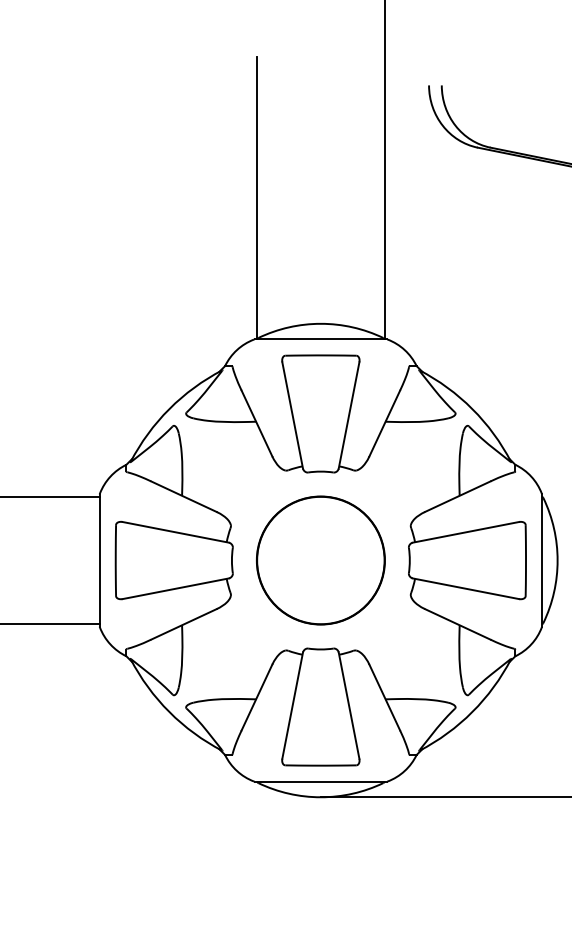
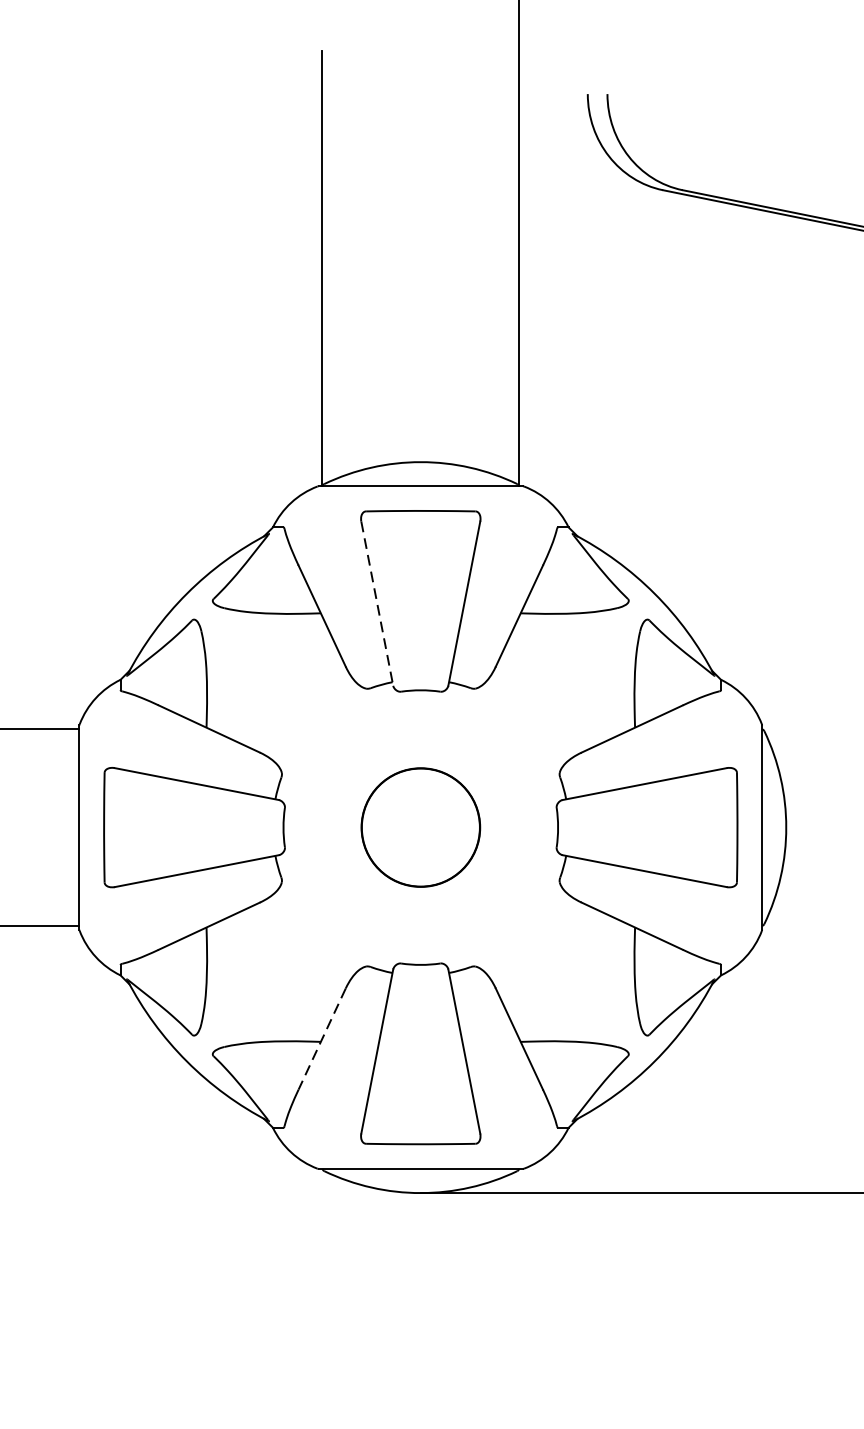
line: (292, 416) -> (376, 605), solid -> dashed
circle: (320, 560) -> (420, 827), size x0.6
line: (256, 697) -> (321, 1039), solid -> dashed

